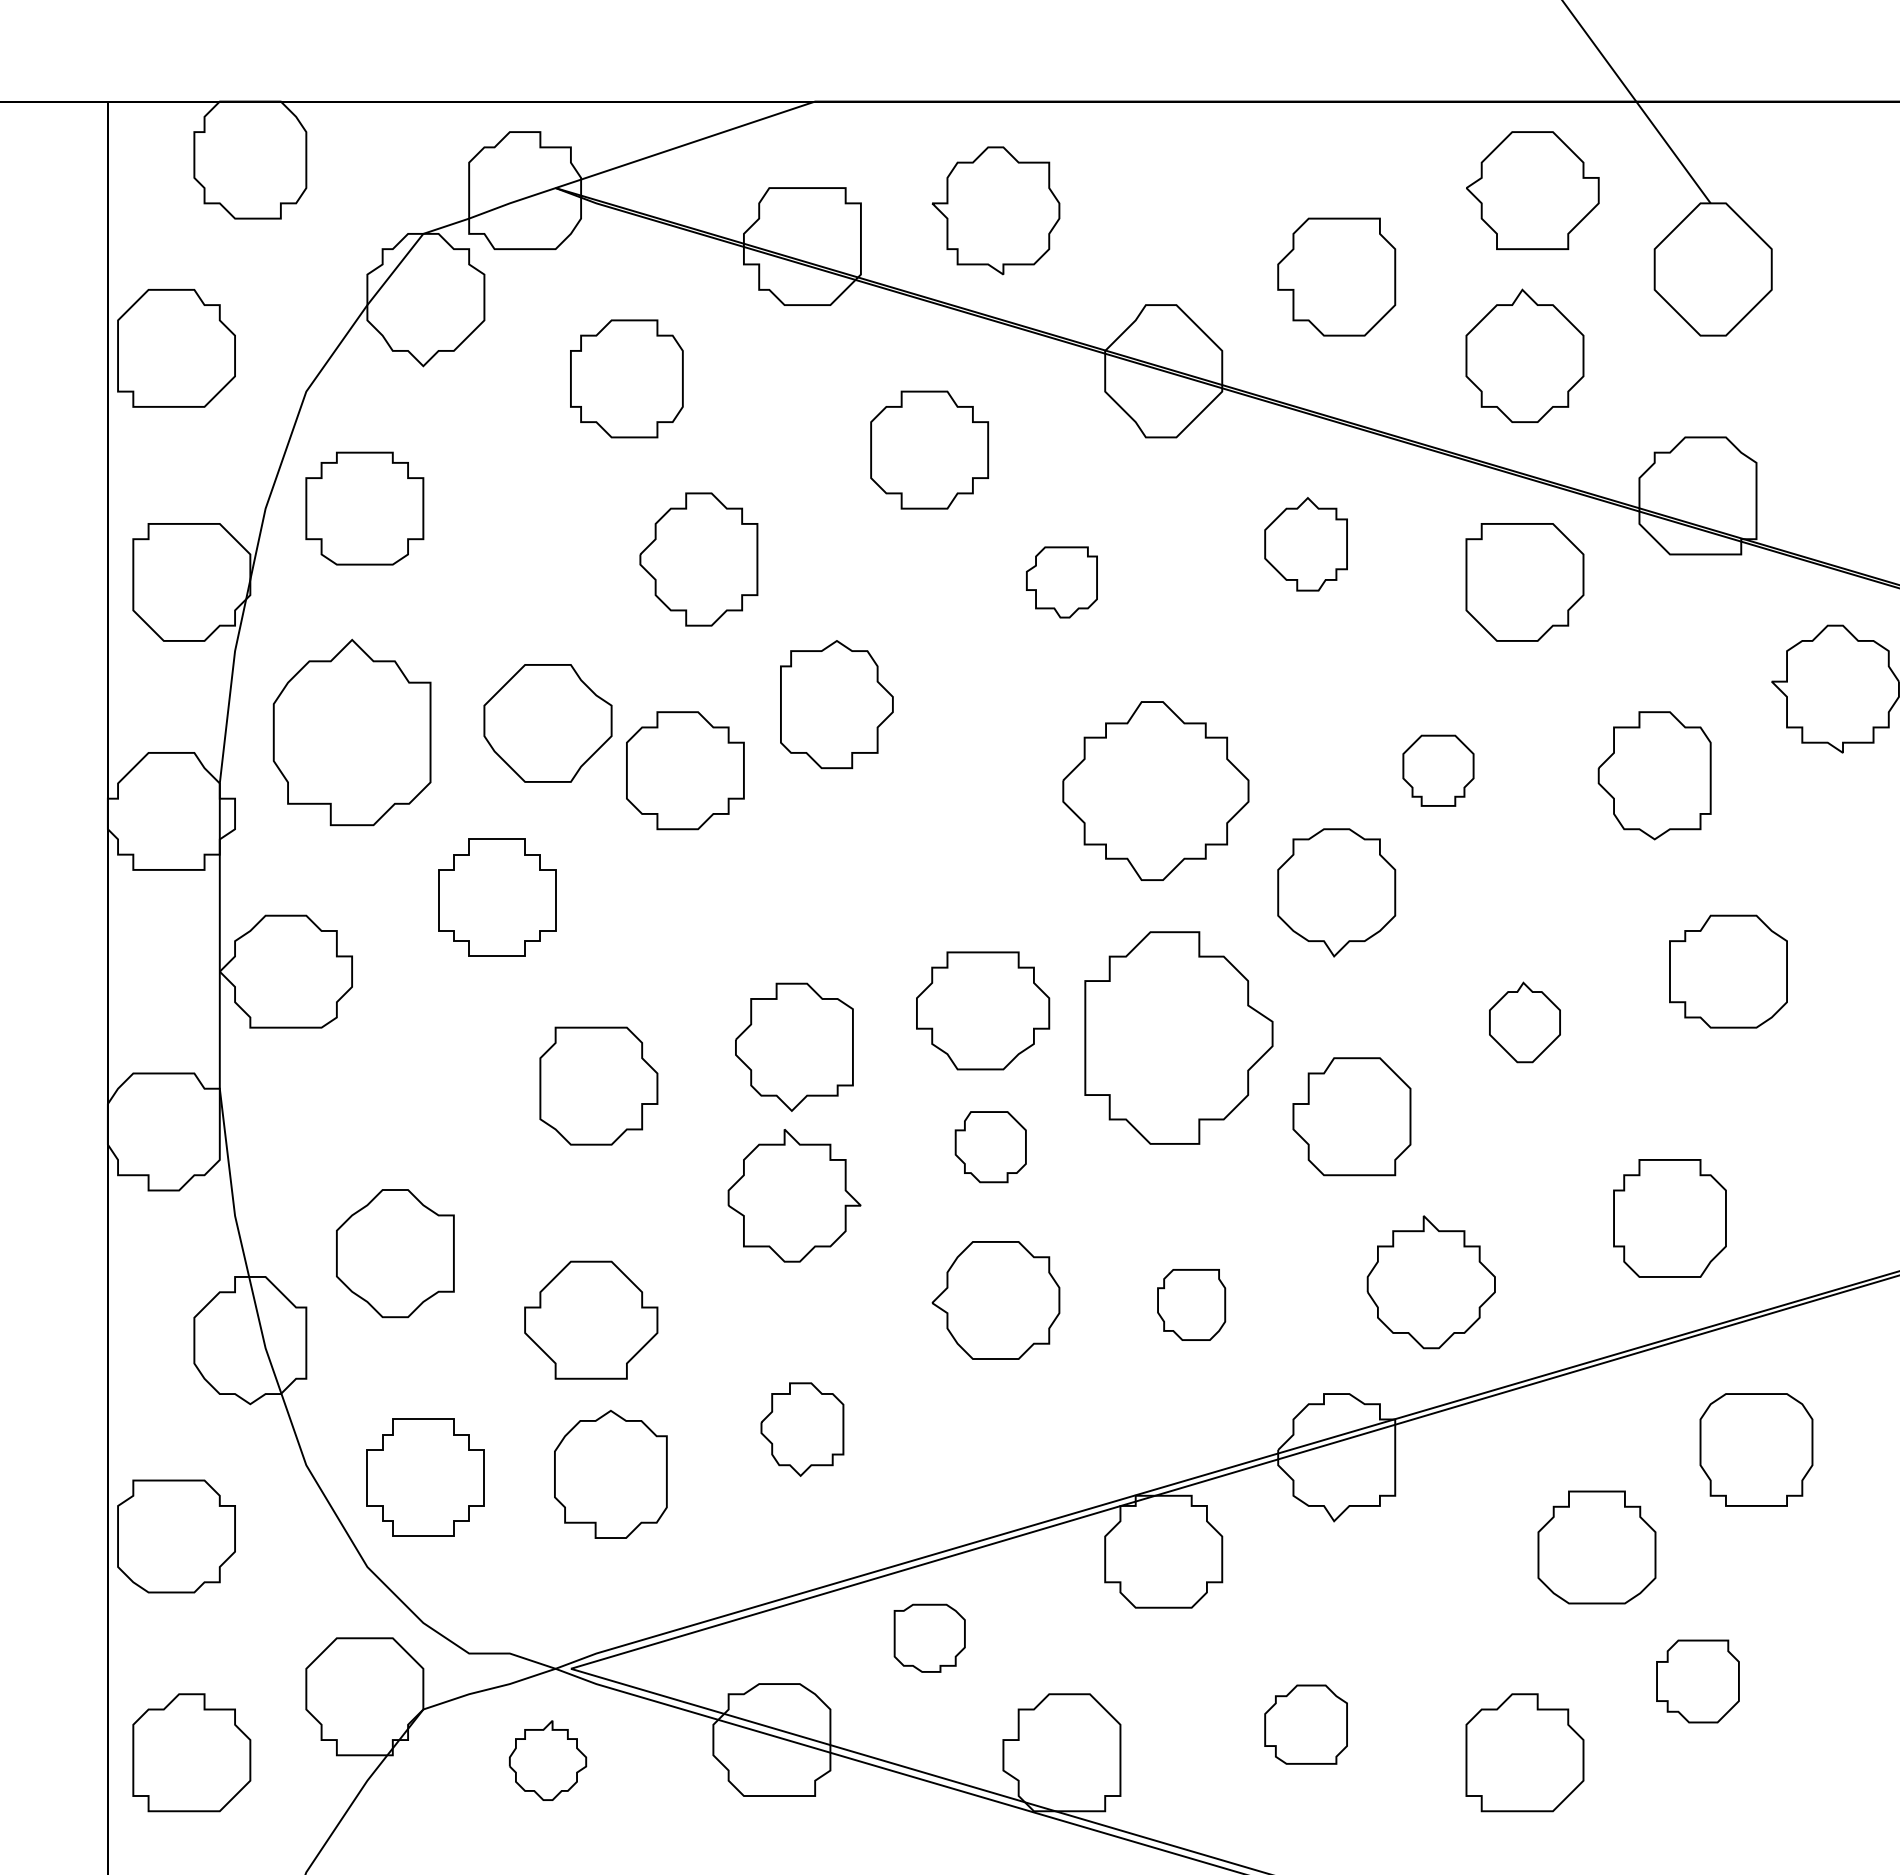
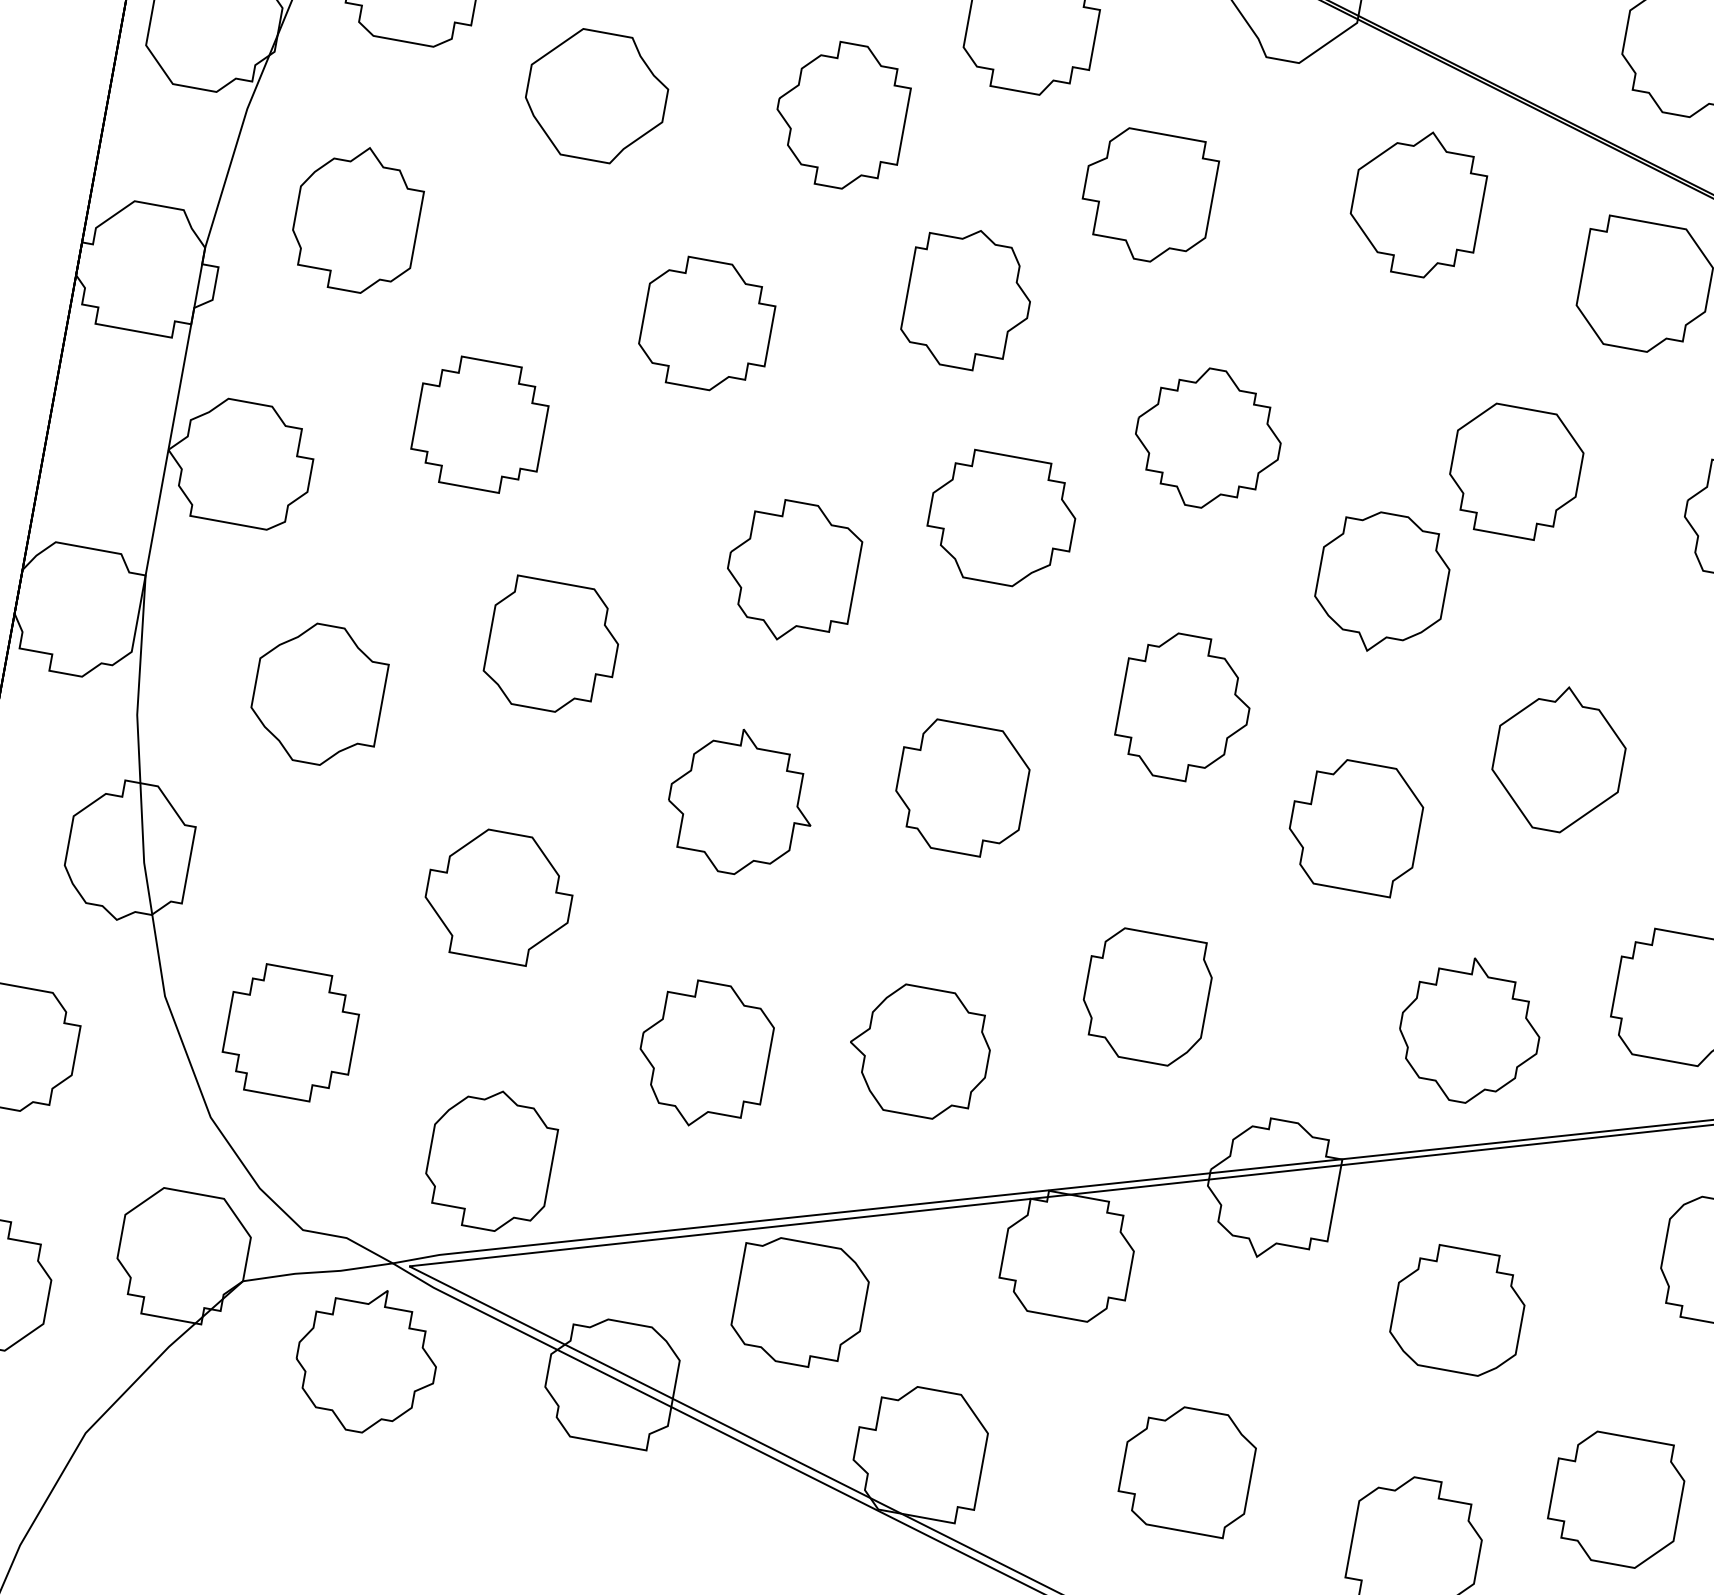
part: (1305, 544) -> (1416, 203), size x1.43
part: (698, 559) -> (840, 115), moved
part: (1061, 582) -> (1147, 196), size x1.67
part: (836, 704) -> (968, 299), moved
part: (547, 723) -> (595, 96), moved
part: (351, 732) -> (356, 218), size x0.71
part: (1438, 770) -> (1515, 471), size x1.67
part: (1156, 790) -> (1208, 438), size x0.71
part: (983, 1010) -> (1002, 519), moved
part: (1524, 1022) -> (1558, 758), size x1.67
part: (1178, 1037) -> (1184, 707), size x0.62
part: (794, 1046) -> (792, 570), moved
part: (990, 1146) -> (961, 787), size x1.67
part: (395, 1253) -> (318, 694), moved
part: (1430, 1282) -> (1469, 1030), moved
part: (995, 1300) -> (918, 1051), moved
part: (1191, 1304) -> (1146, 996), size x1.67
part: (802, 1429) -> (704, 1054), size x1.43
part: (610, 1473) -> (490, 1158), moved
part: (1596, 1547) -> (1458, 1310), moved
part: (929, 1638) -> (799, 1303), size x1.67
part: (1697, 1681) -> (1615, 1499), size x1.43
part: (1305, 1724) -> (1186, 1469), size x1.43
part: (547, 1760) -> (366, 1360), size x1.67

